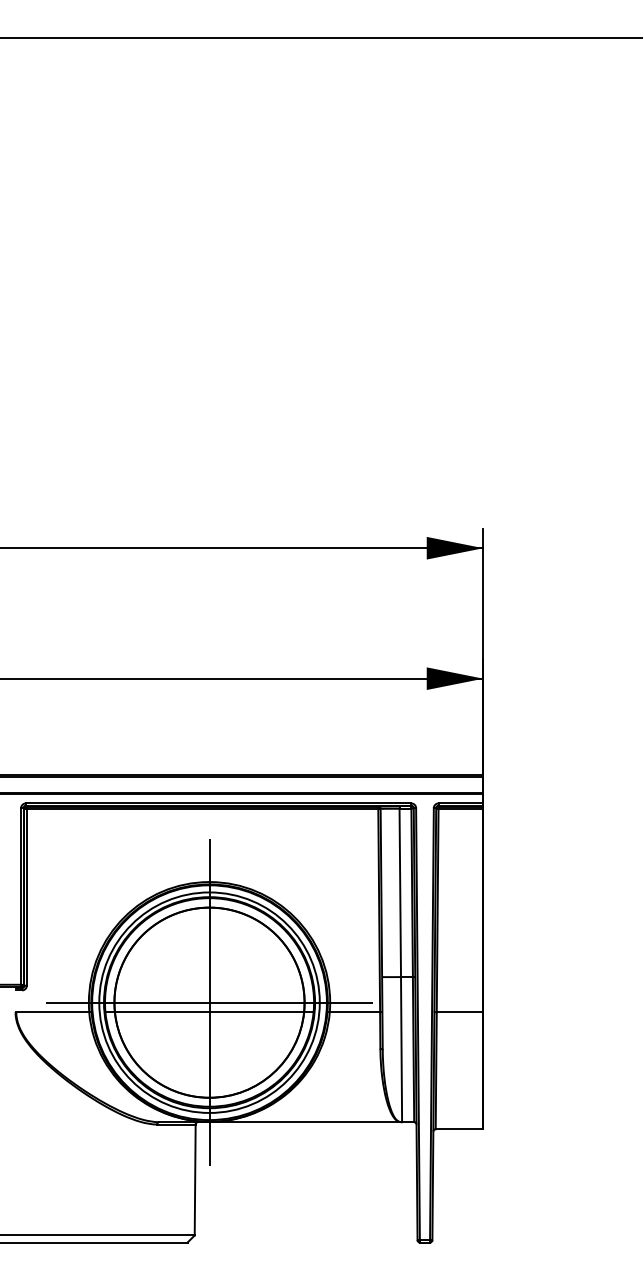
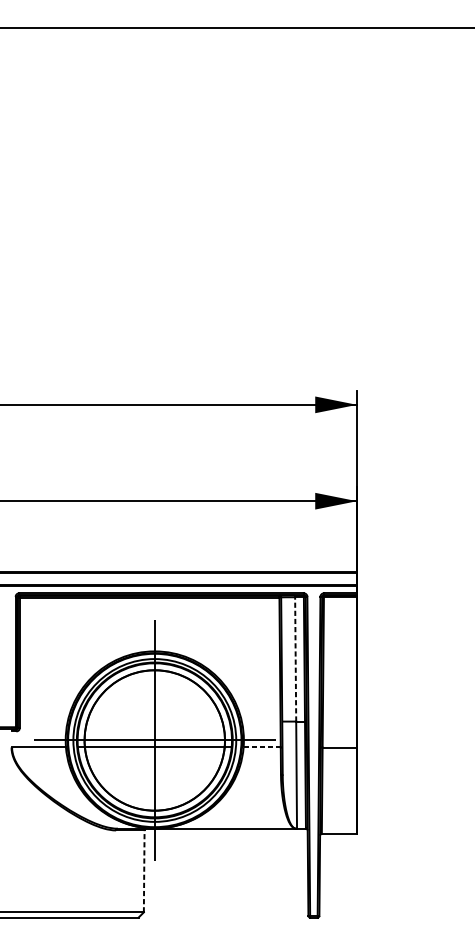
line: (400, 892) -> (295, 659), solid -> dashed
line: (355, 1012) -> (262, 747), solid -> dashed
line: (195, 1179) -> (144, 871), solid -> dashed

